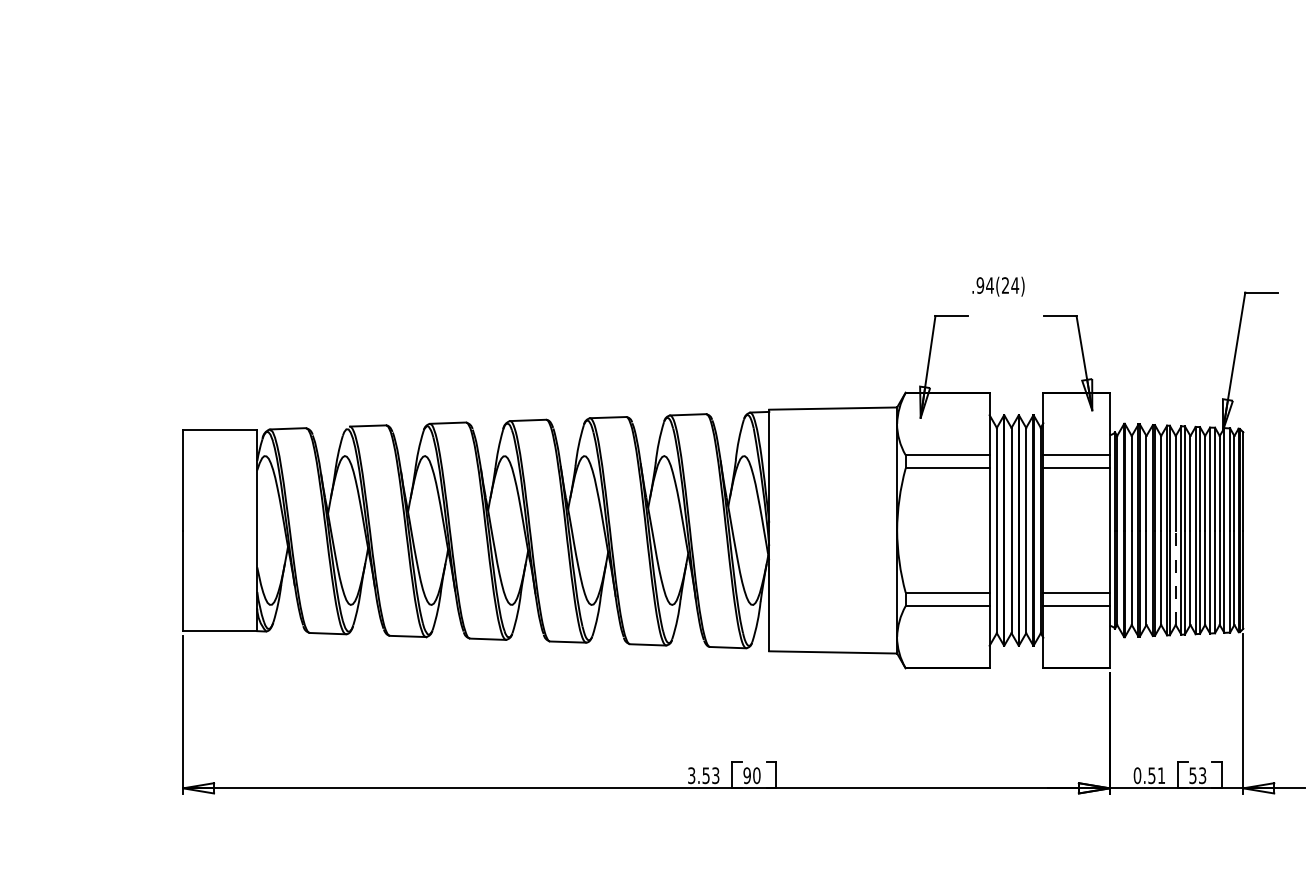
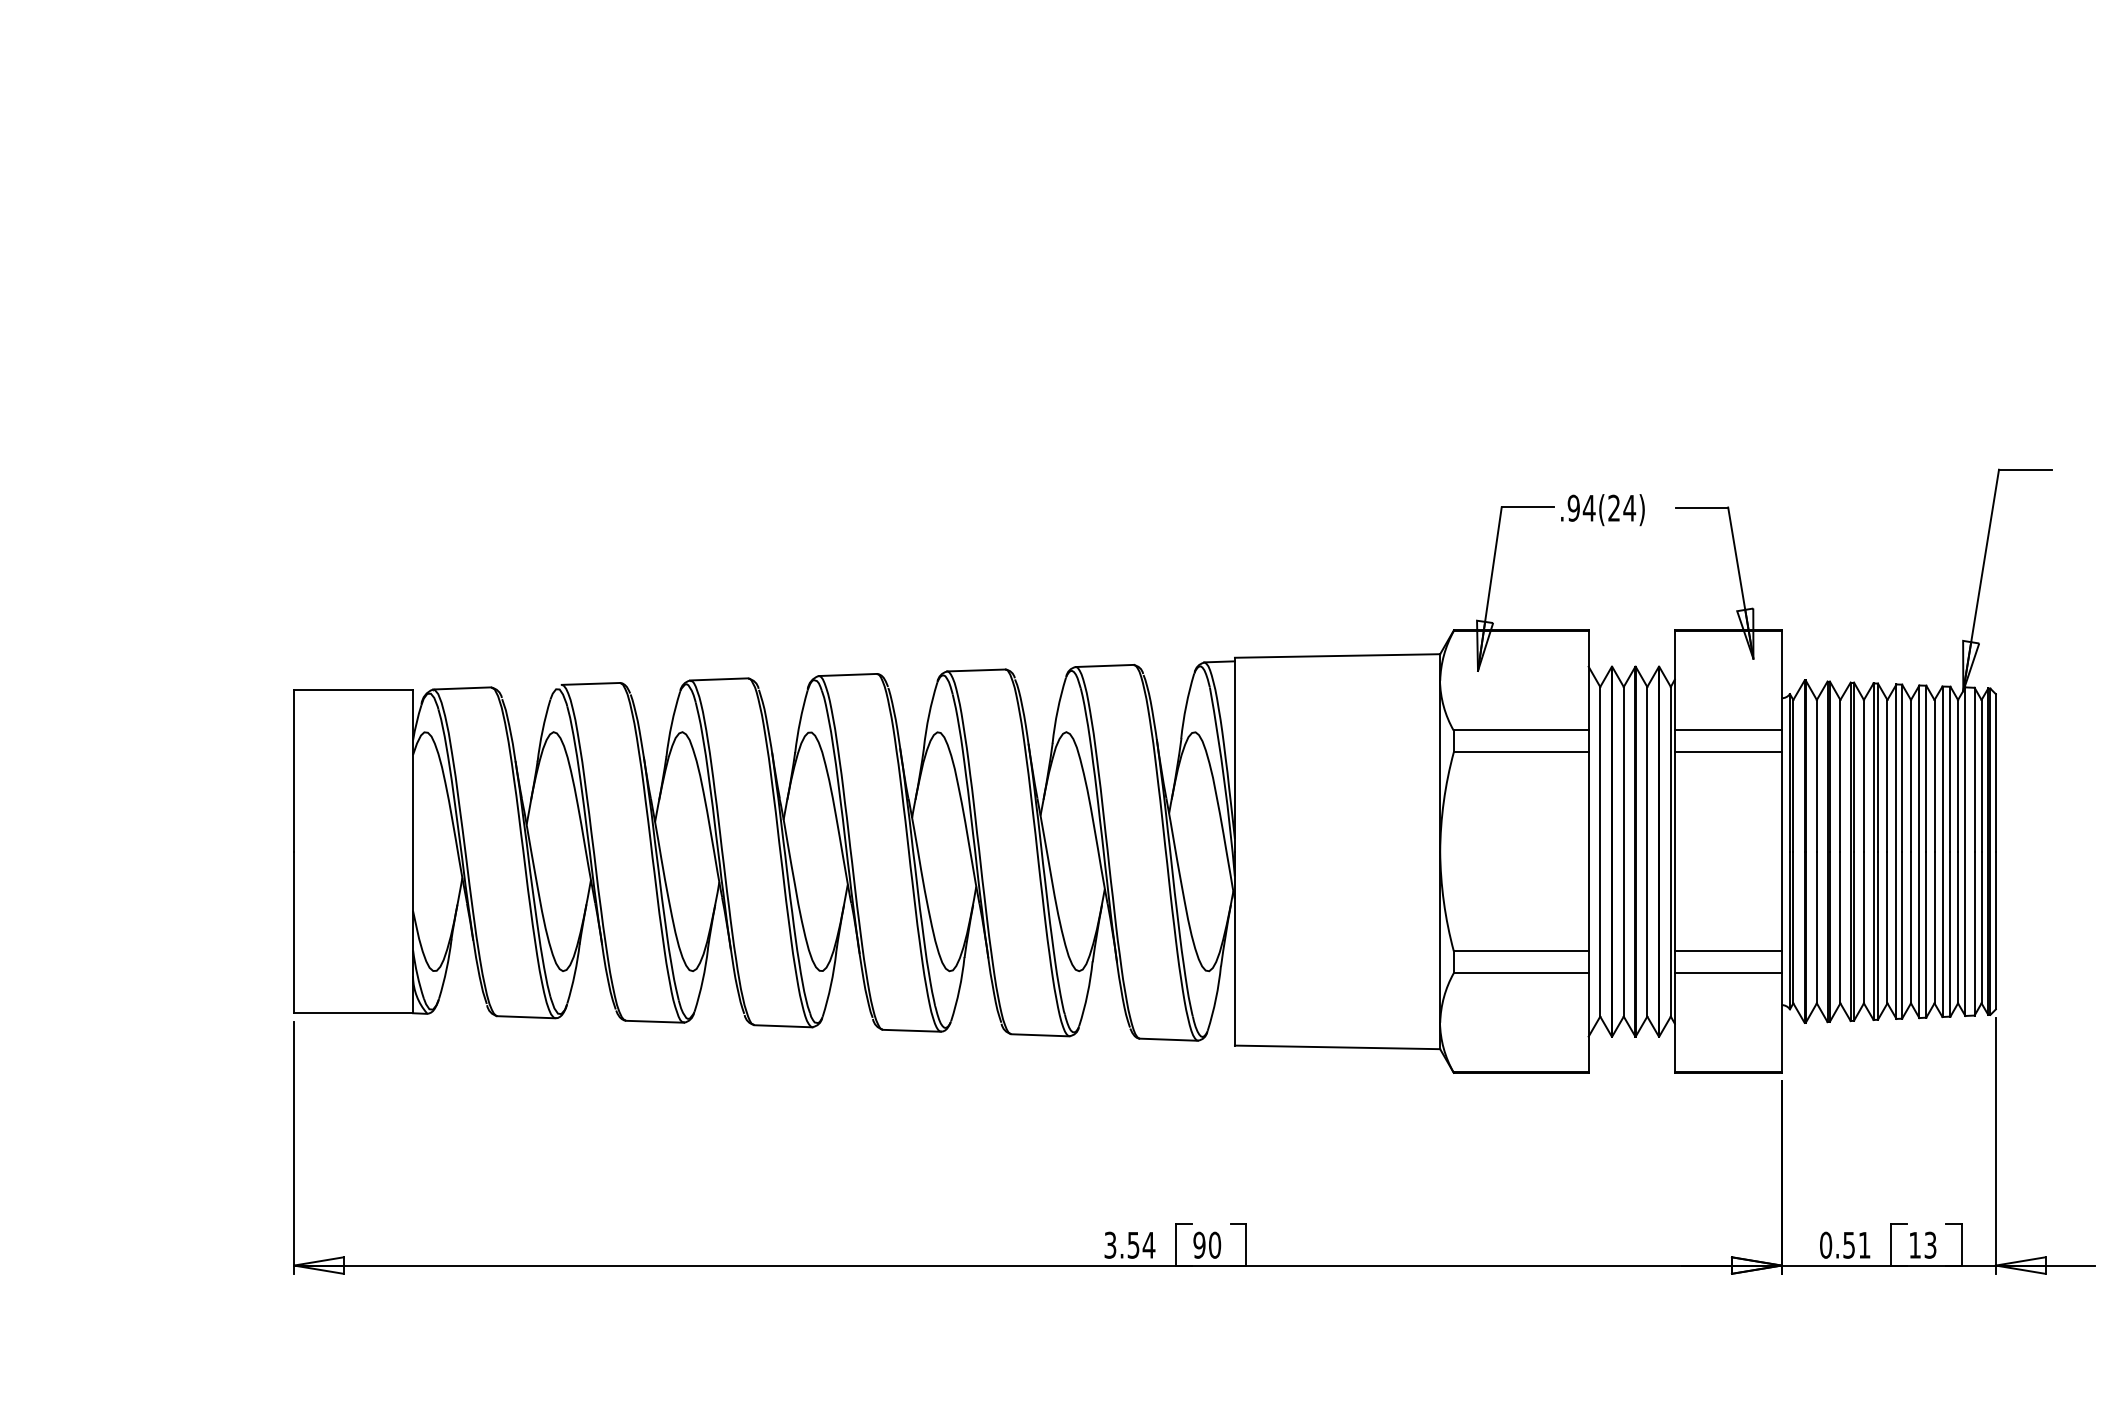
text: (998, 286) -> (1602, 509), moved
line: (1175, 577) -> (1886, 927), dashed -> solid
text: (715, 775) -> (1148, 1244), 3.53 -> 3.54
text: (1192, 775) -> (1914, 1244), 53 -> 13

